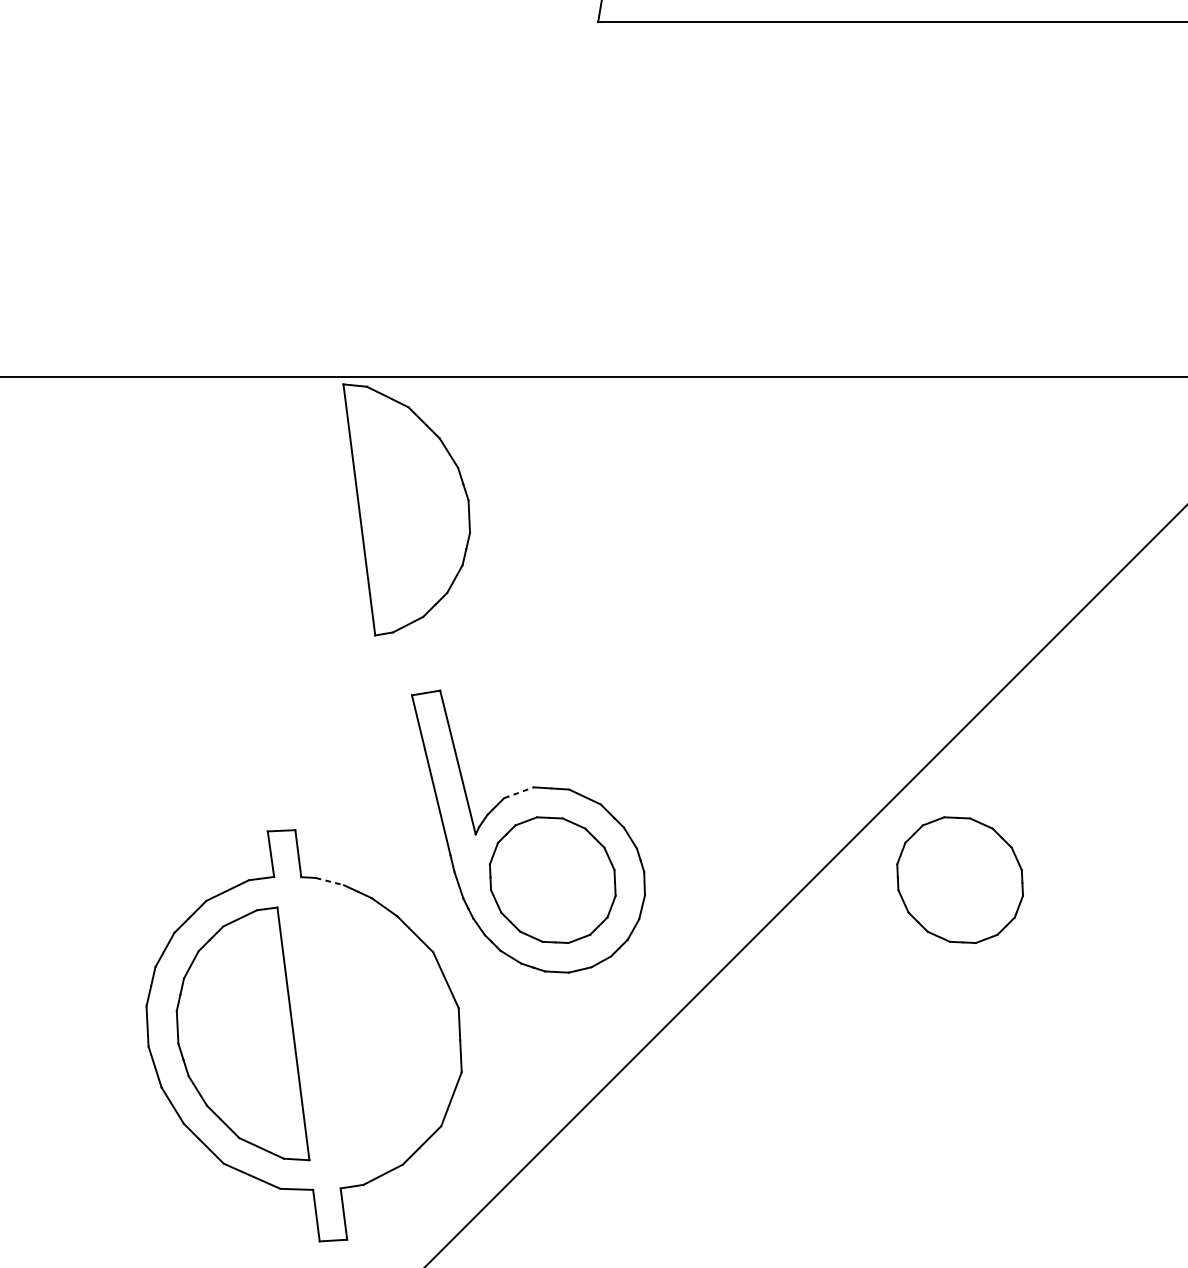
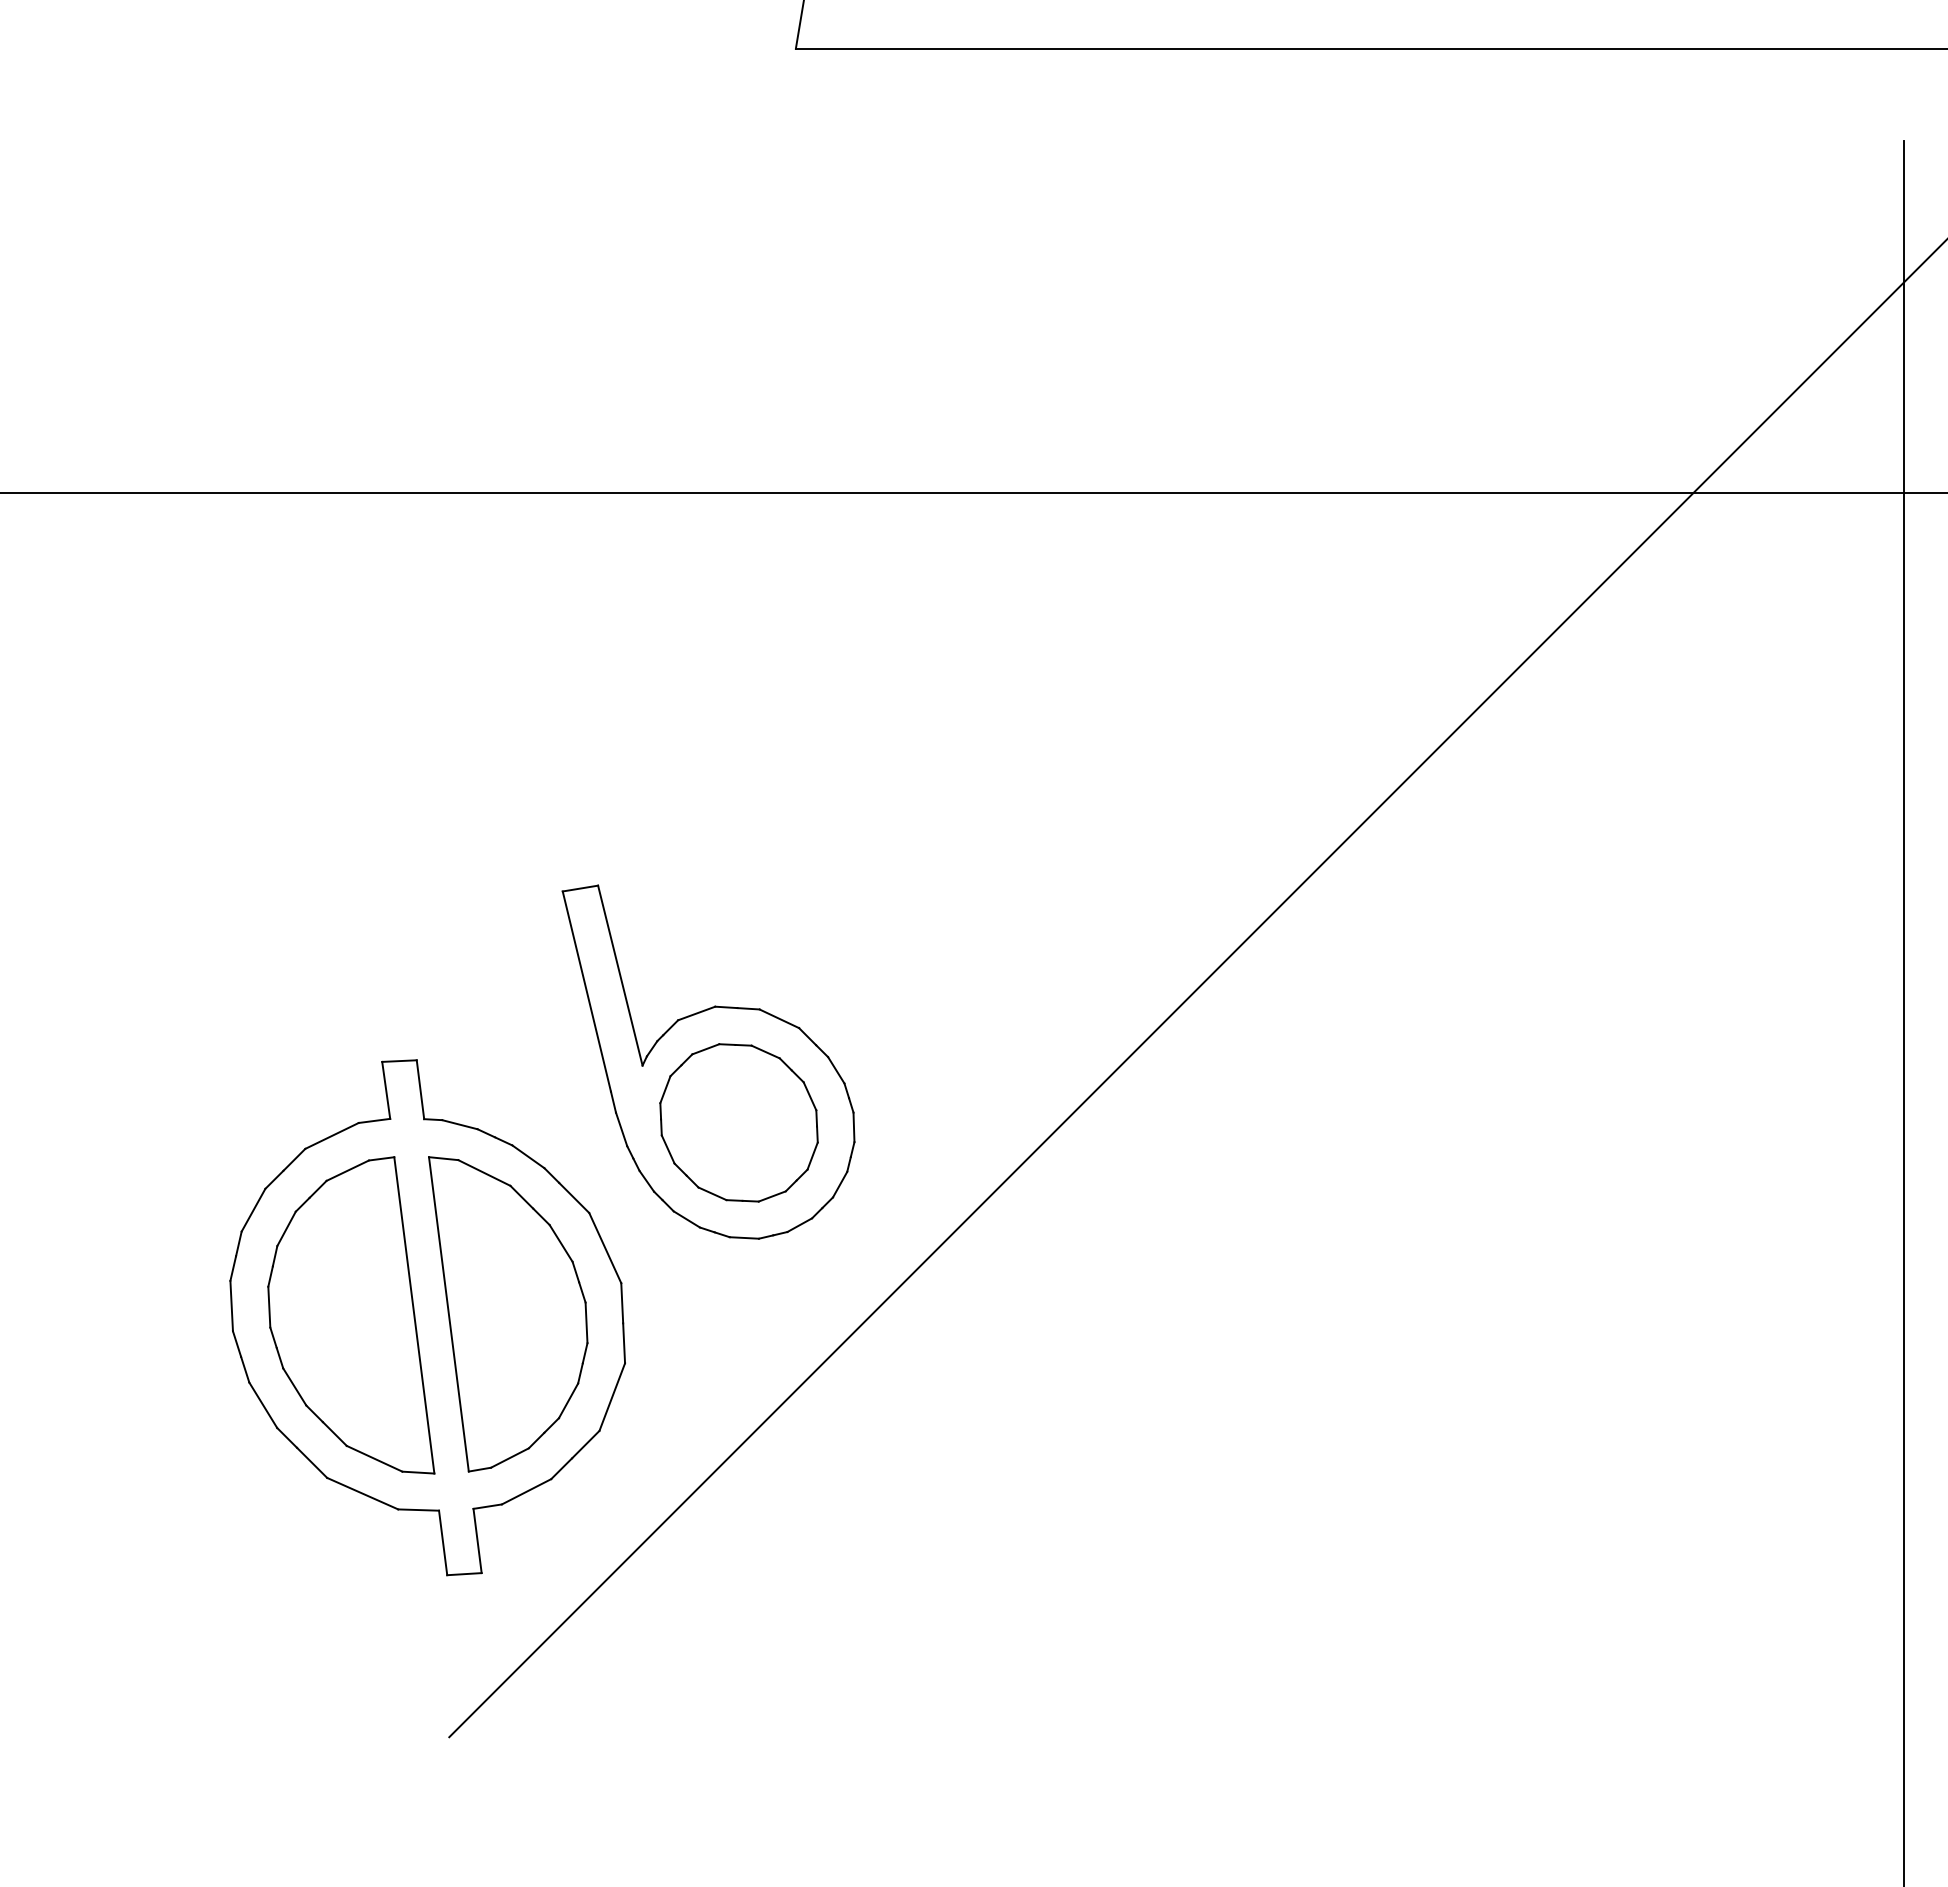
part: (406, 510) -> (508, 1314), moved
line: (518, 792) -> (696, 1013), dashed -> solid
part: (959, 879) -> (1248, 1122), removed
line: (330, 881) -> (460, 1124), dashed -> solid

